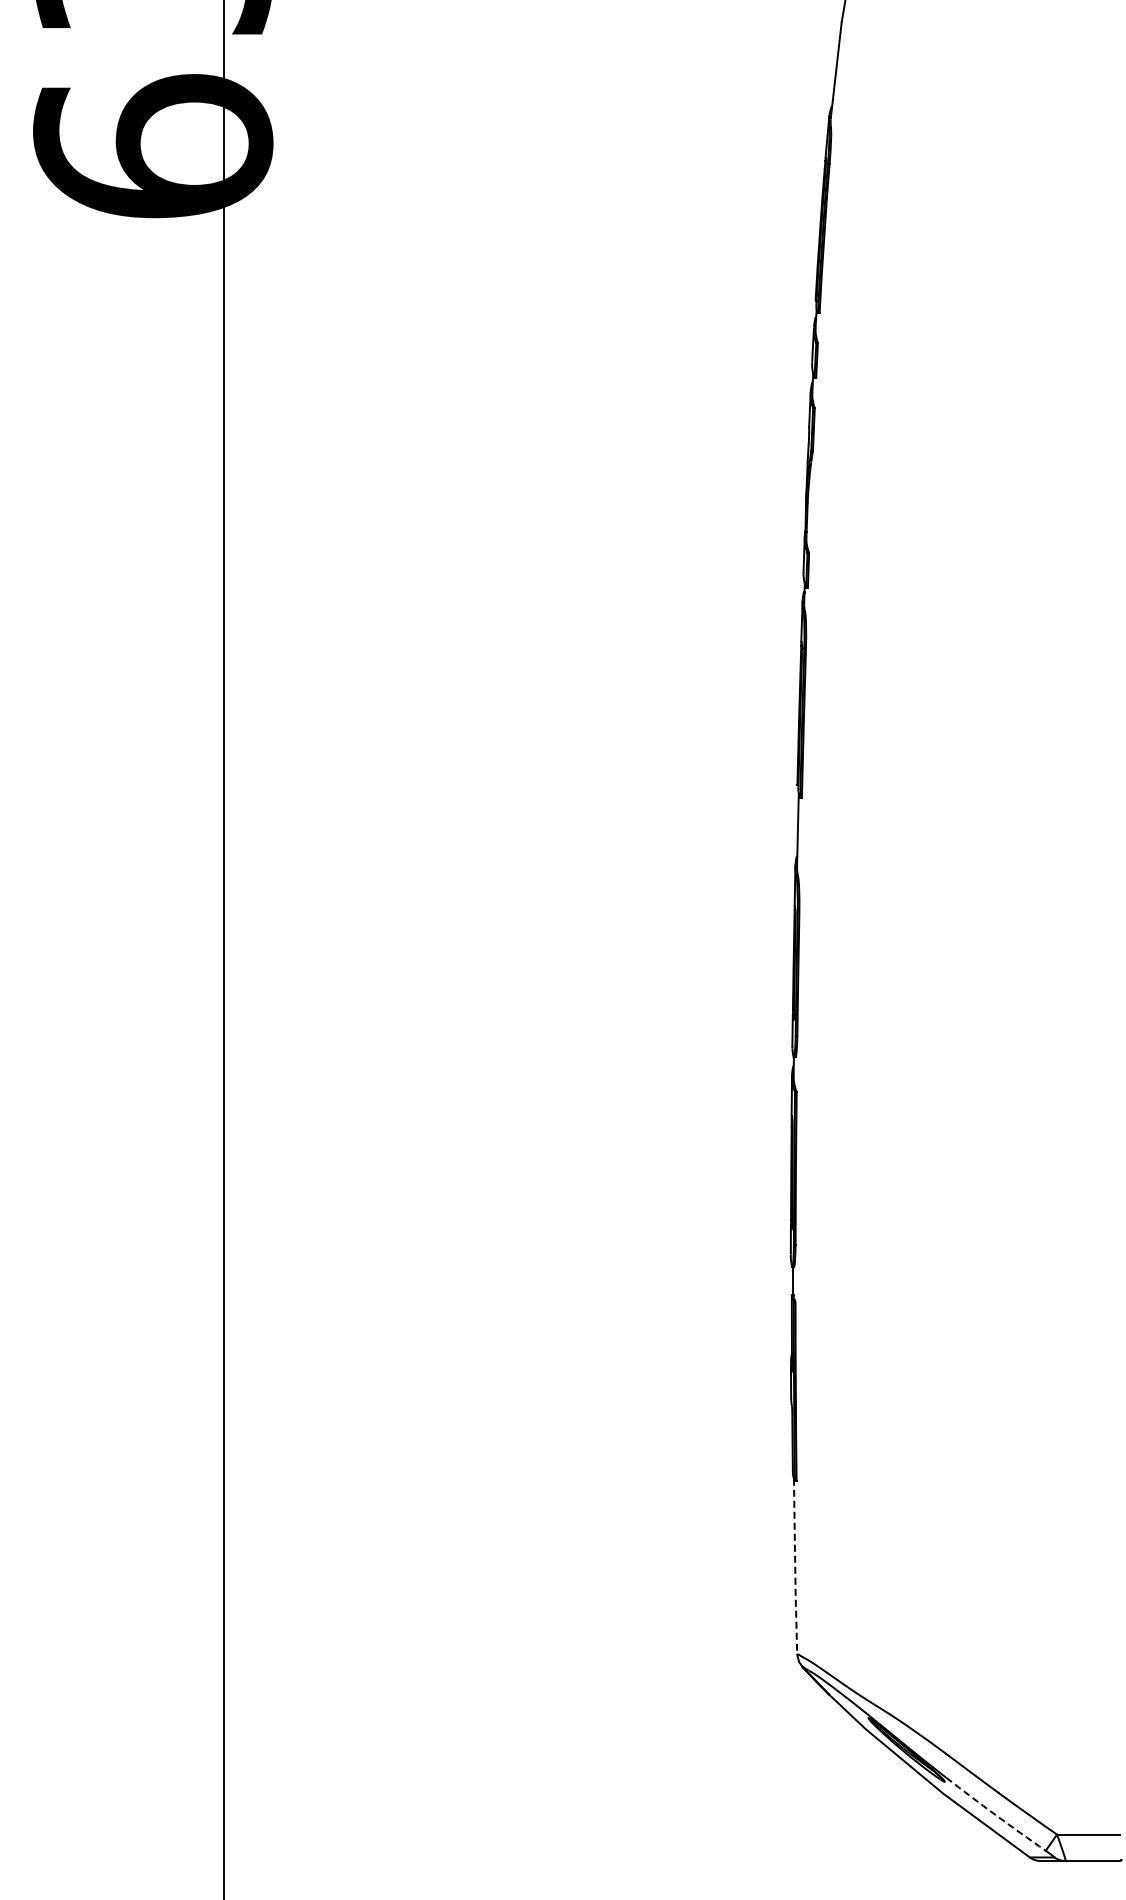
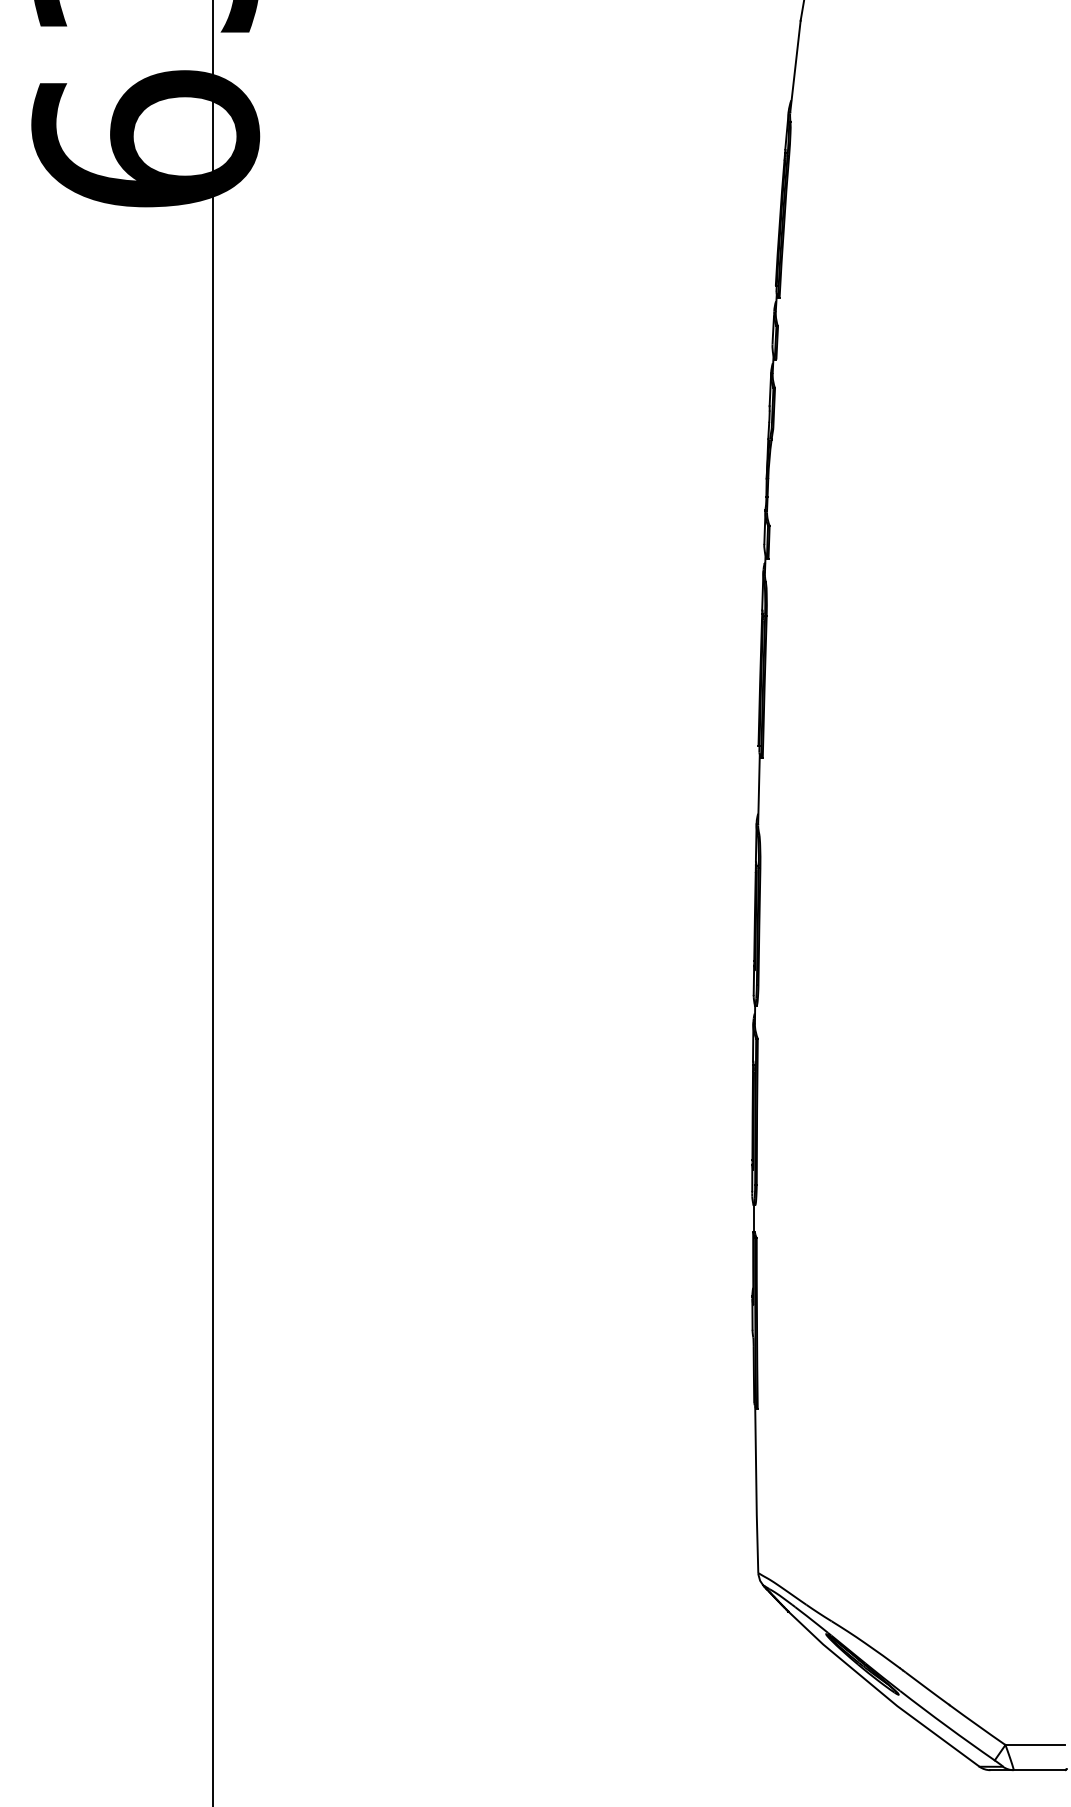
line: (795, 1567) -> (756, 1490), dashed -> solid
arc: (995, 1814) -> (946, 1725), dashed -> solid

